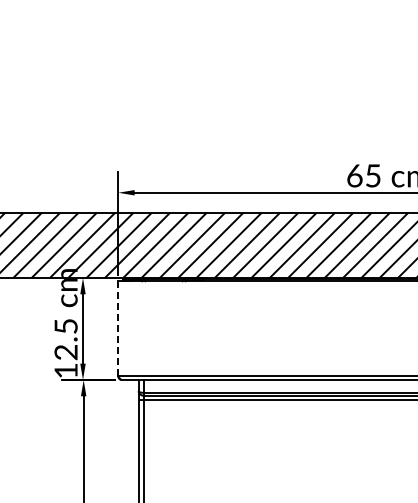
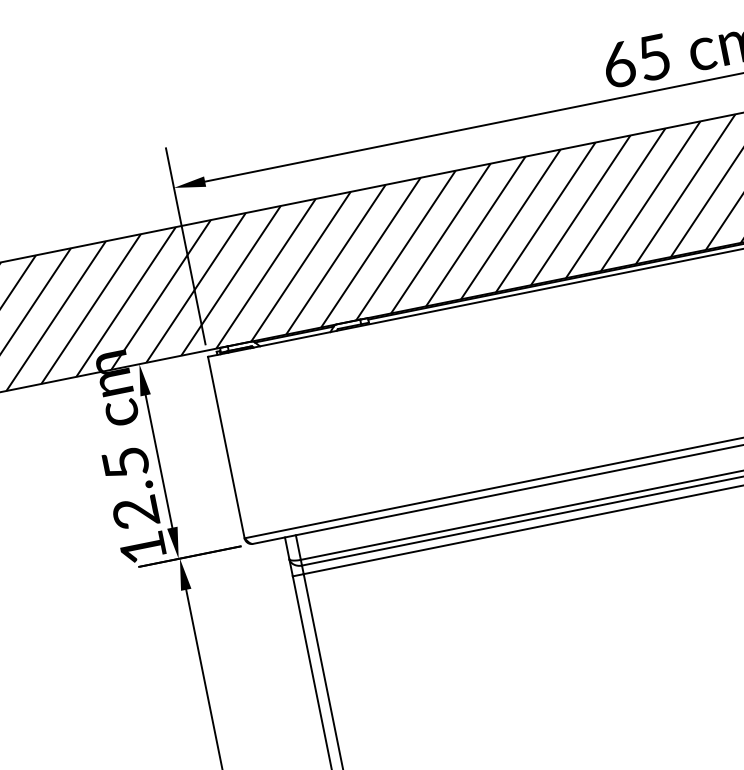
line: (118, 328) -> (226, 446), dashed -> solid

